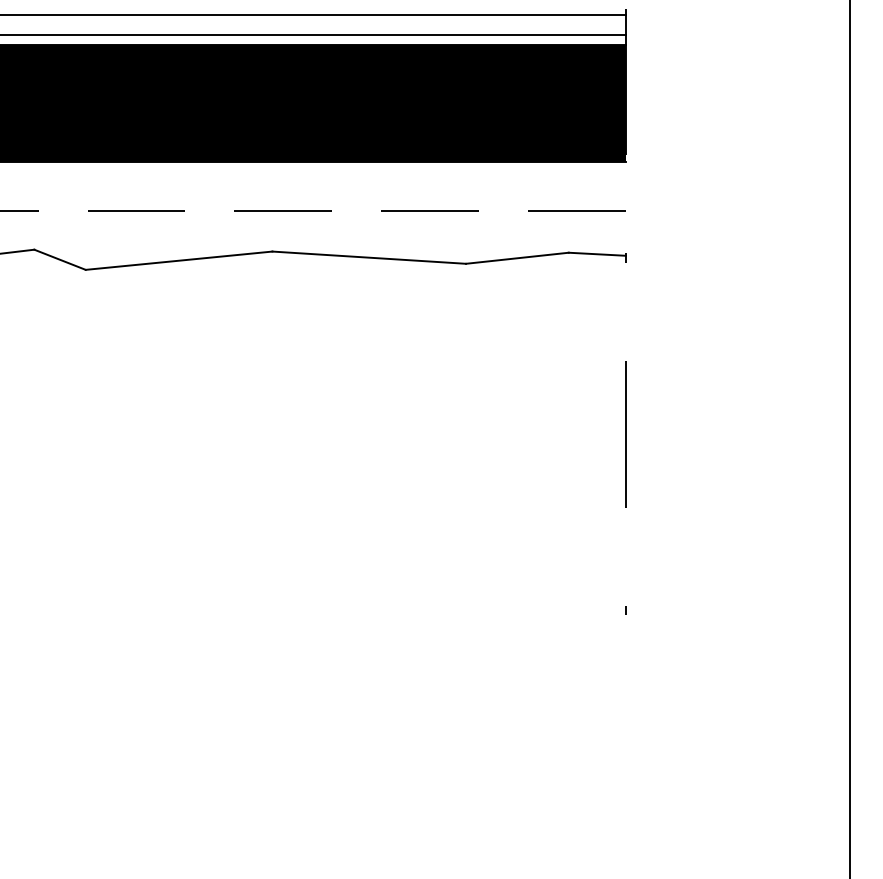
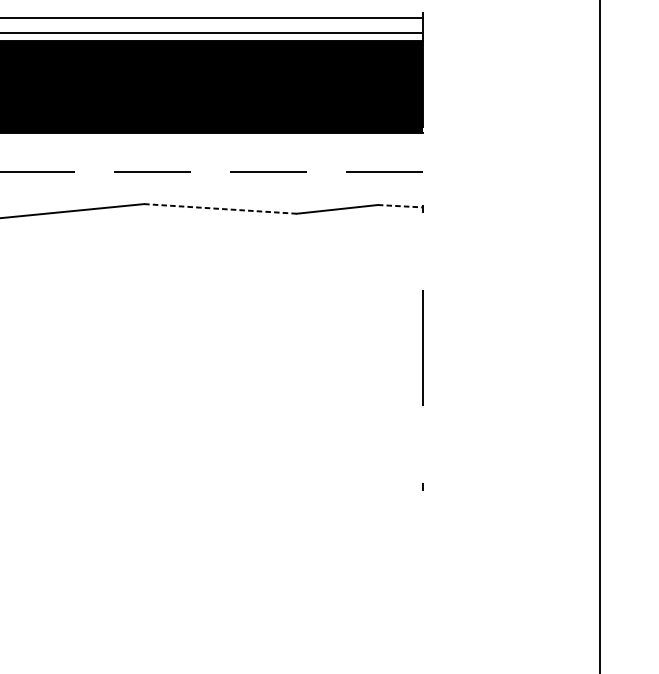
line: (597, 254) -> (400, 206), solid -> dashed
line: (369, 257) -> (220, 208), solid -> dashed

